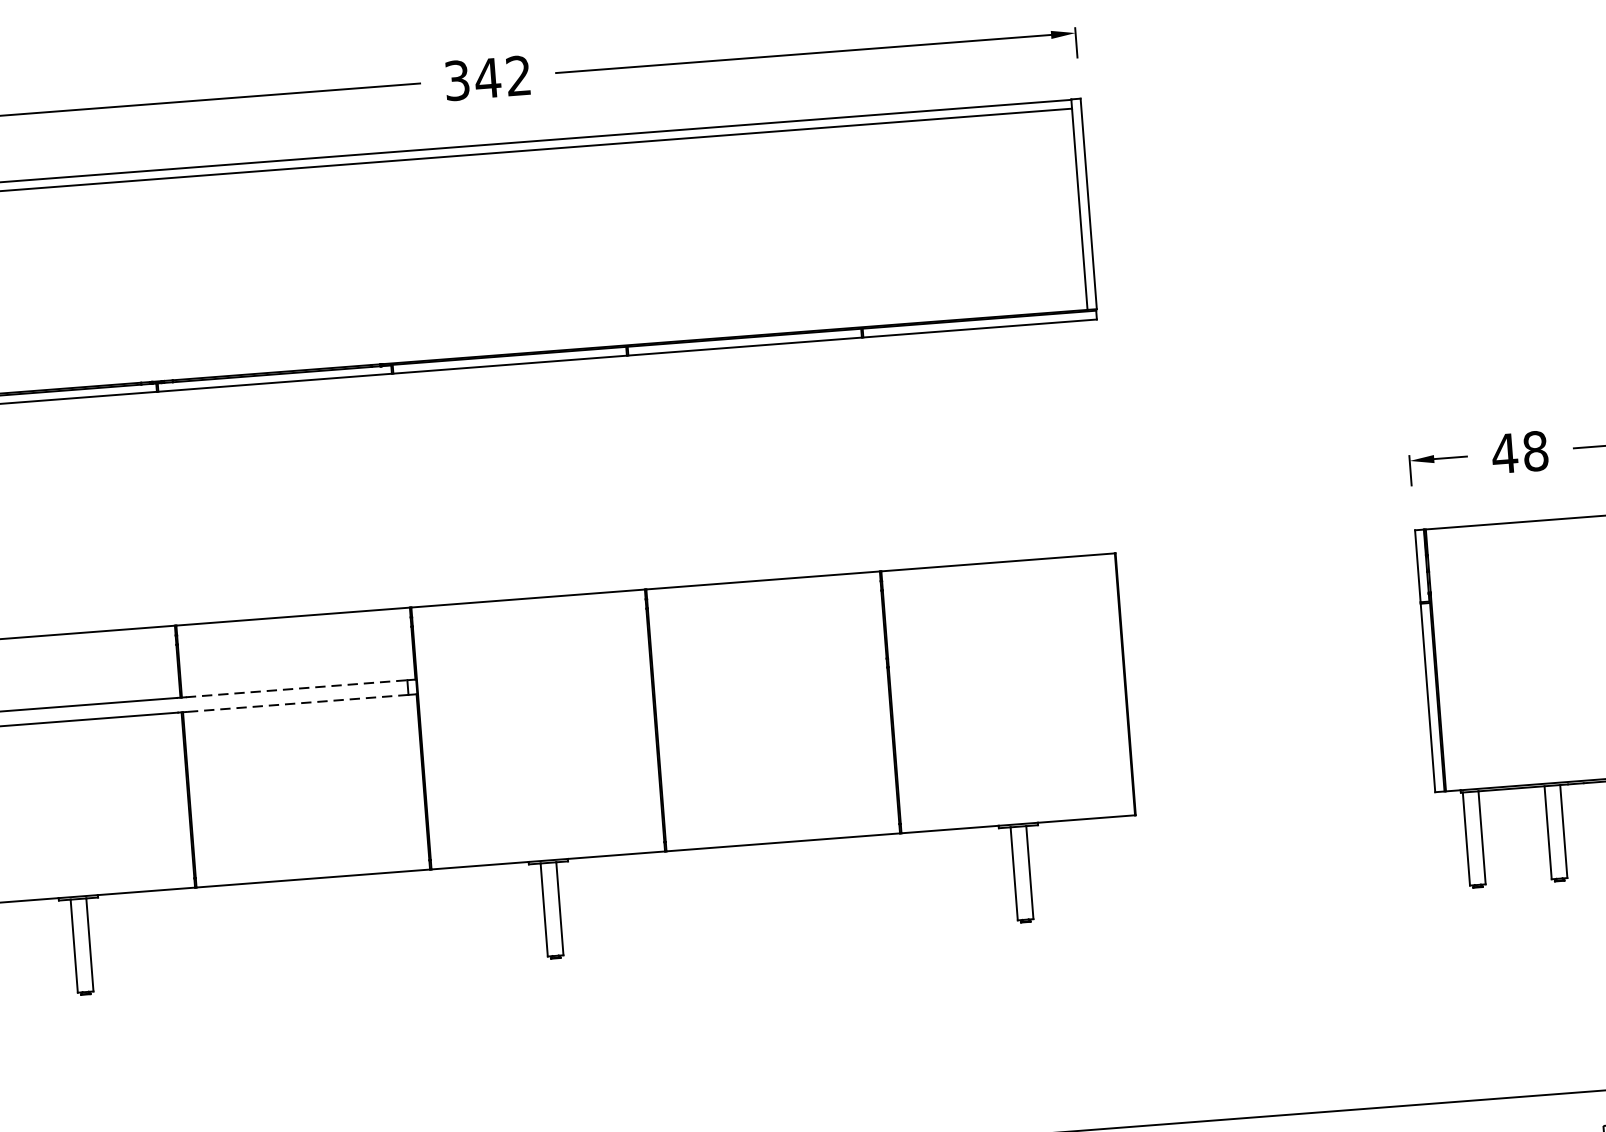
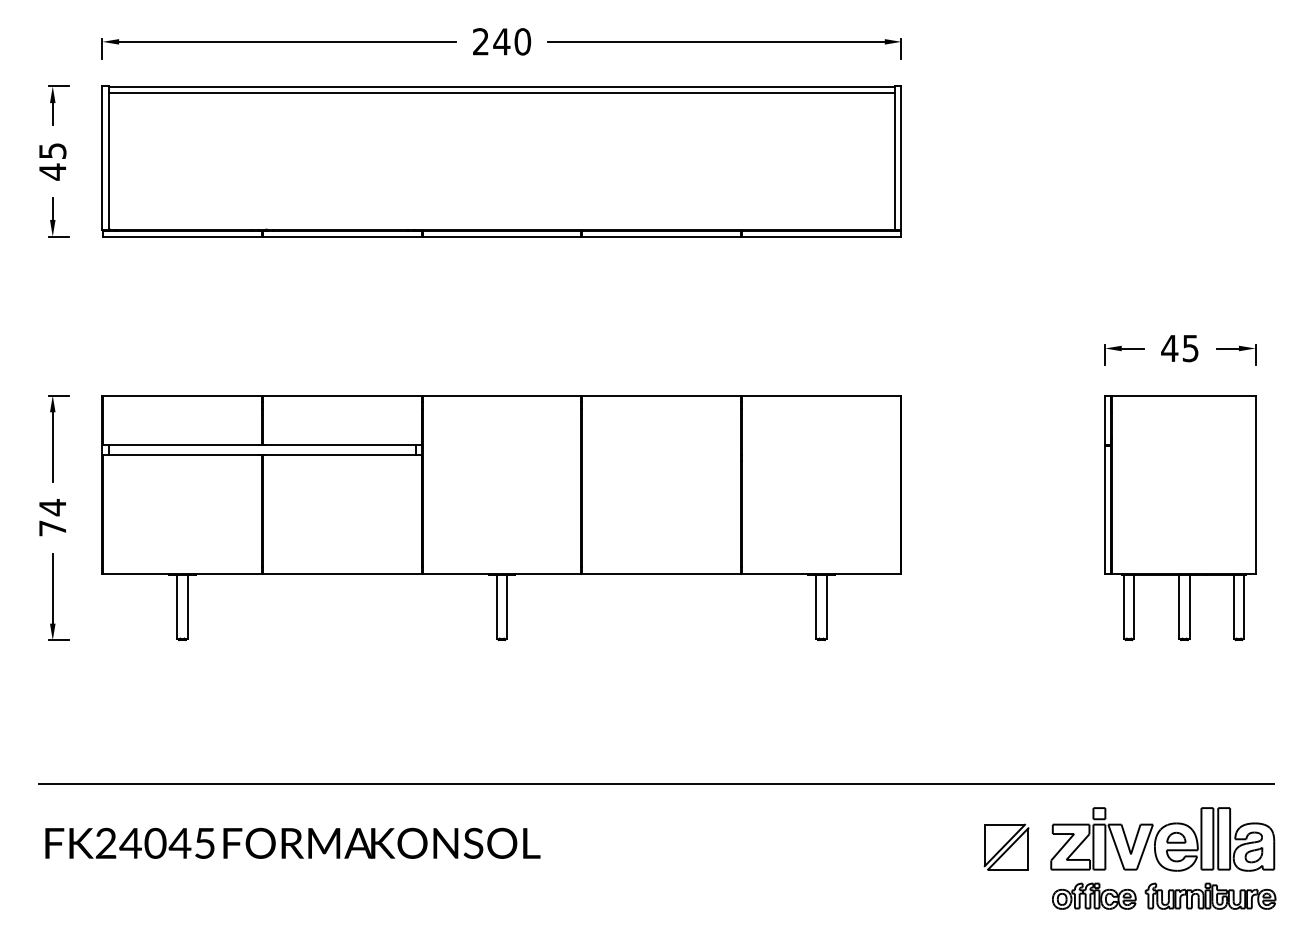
text: (488, 77) -> (502, 41), 342 -> 240
text: (1535, 451) -> (1190, 348), 48 -> 45
line: (297, 688) -> (341, 444), dashed -> solid
line: (297, 703) -> (340, 454), dashed -> solid

